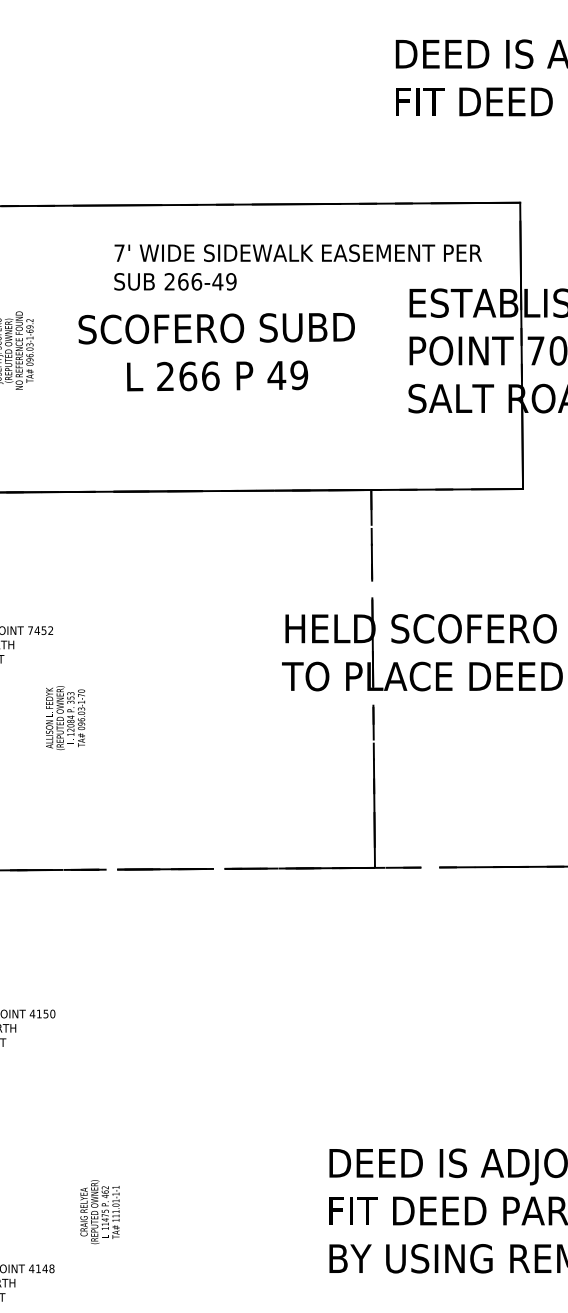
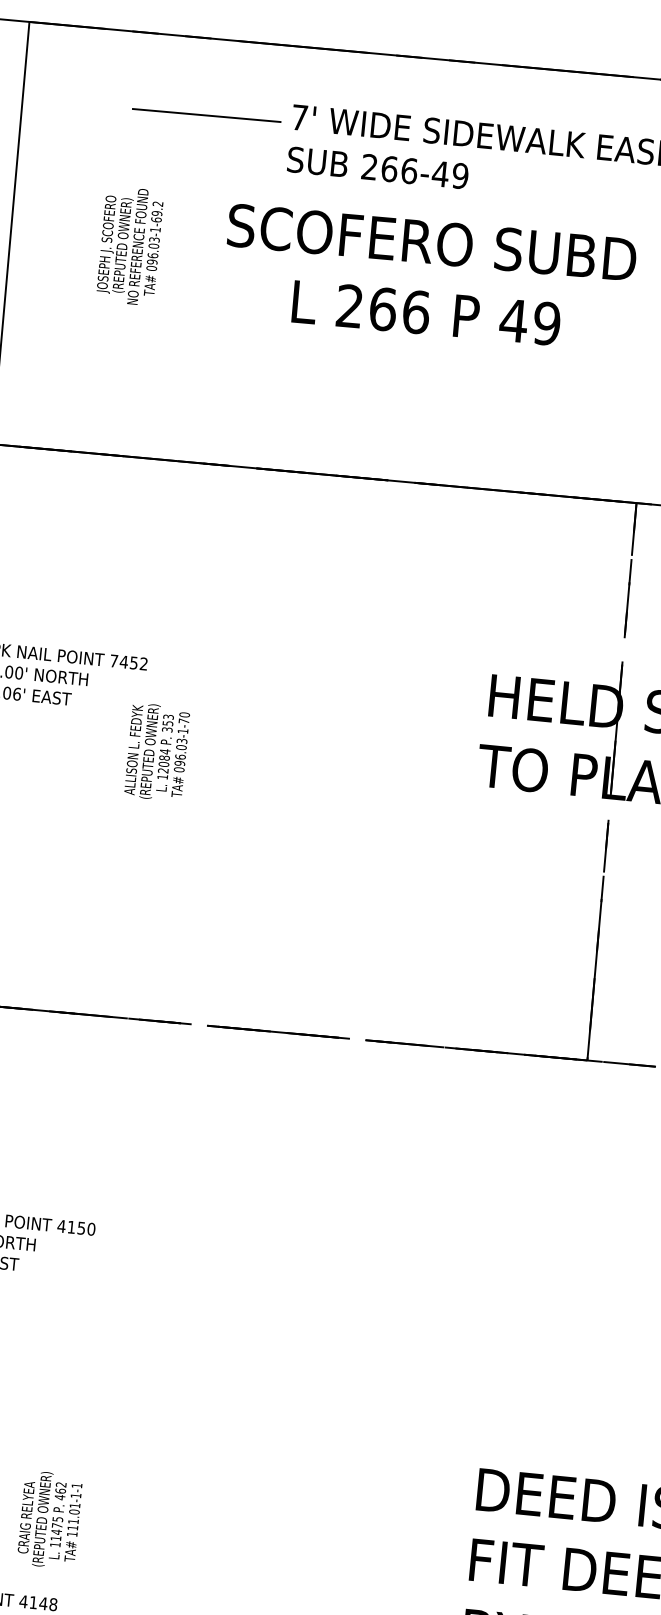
line: (56, 257) -> (206, 114), added
text: (65, 718) -> (157, 752), moved
text: (99, 1212) -> (49, 1520), moved

